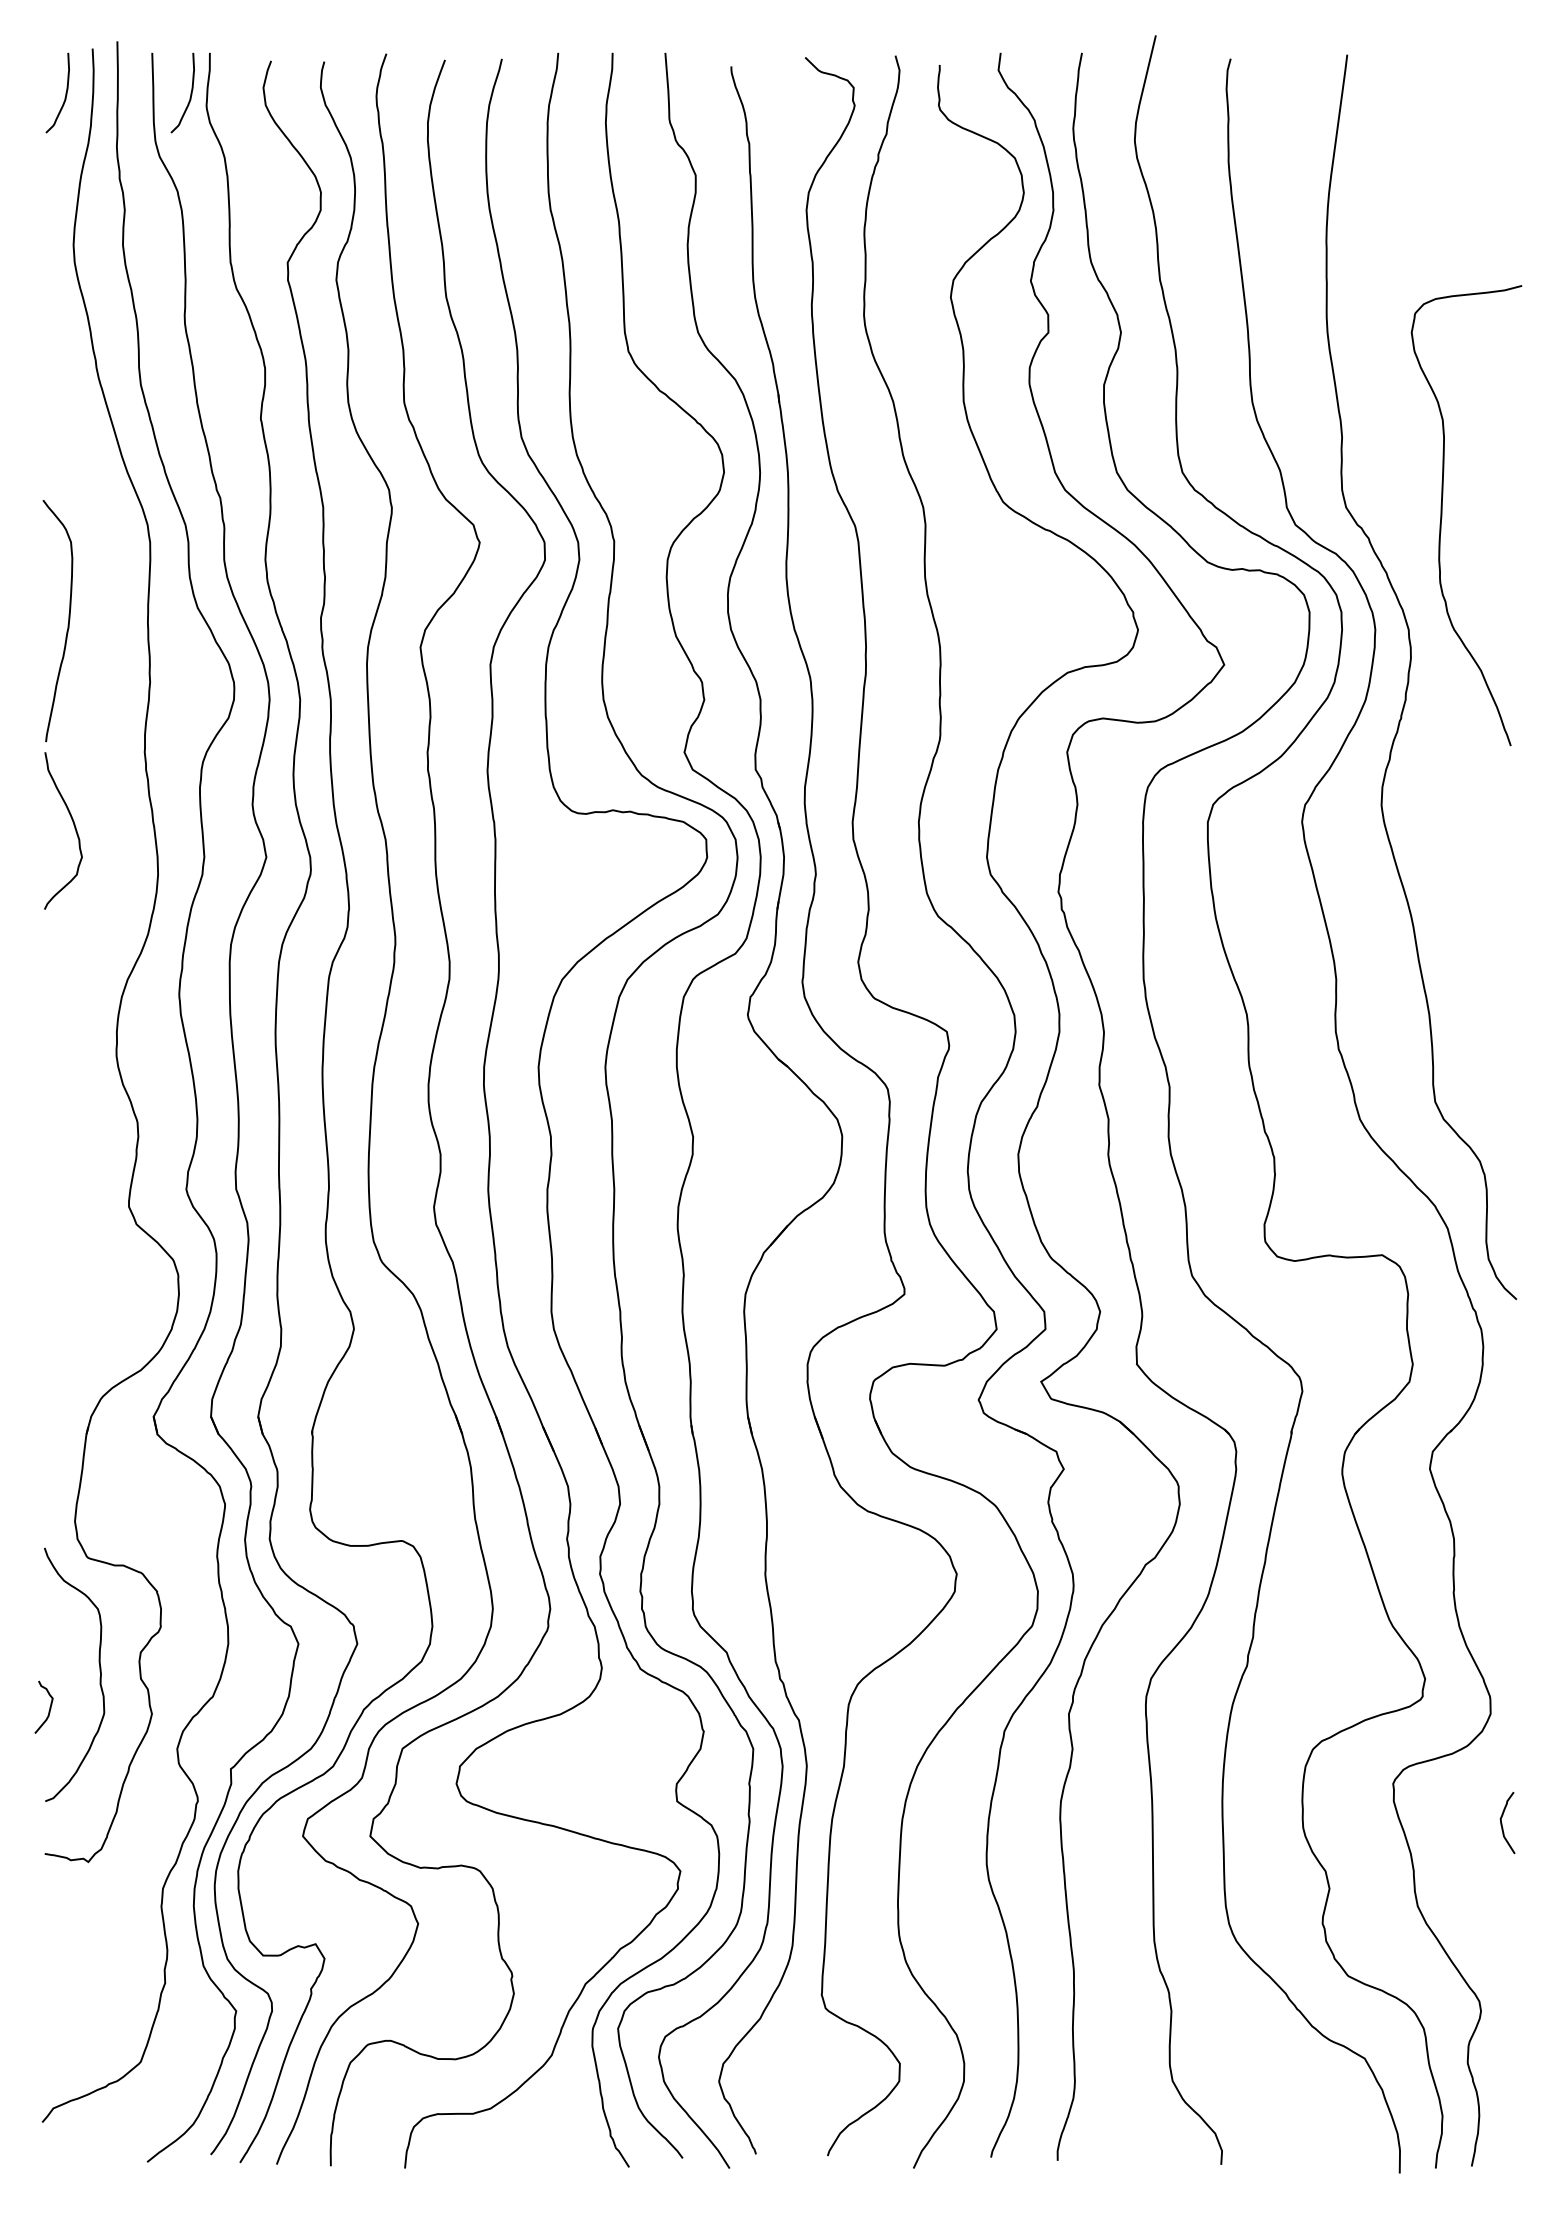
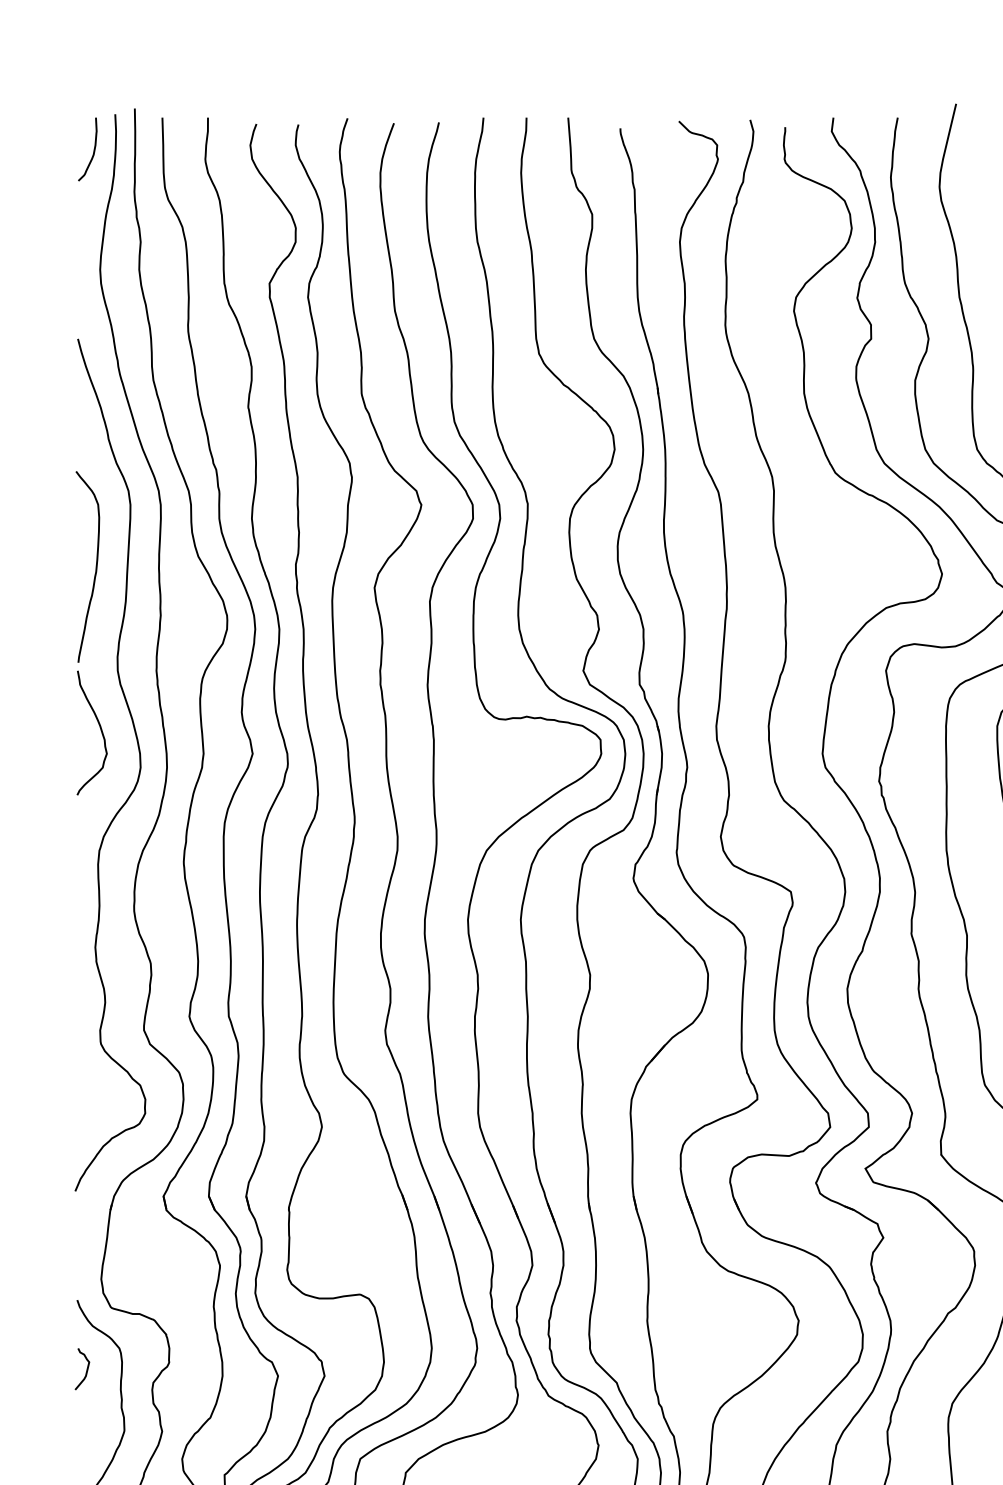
curve: (190, 92) -> (192, 148), removed
curve: (123, 871) -> (139, 765), added
curve: (49, 1706) -> (86, 1368), moved

